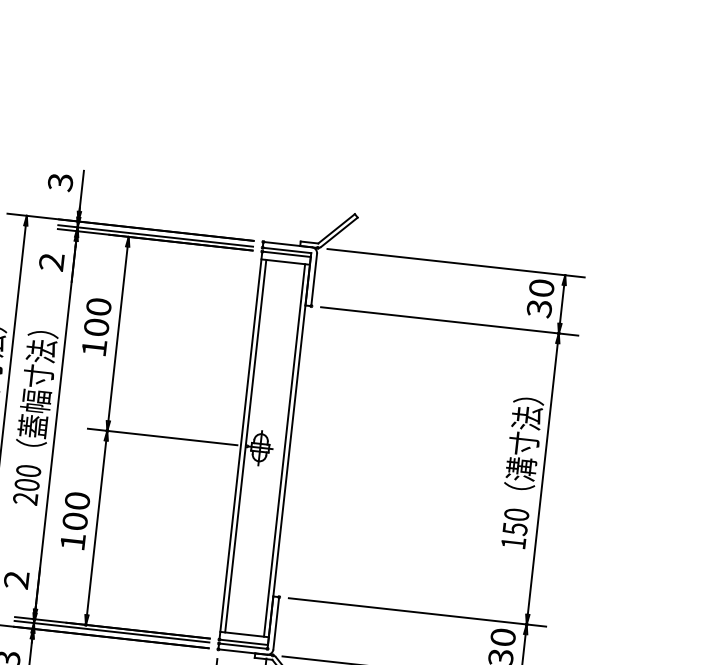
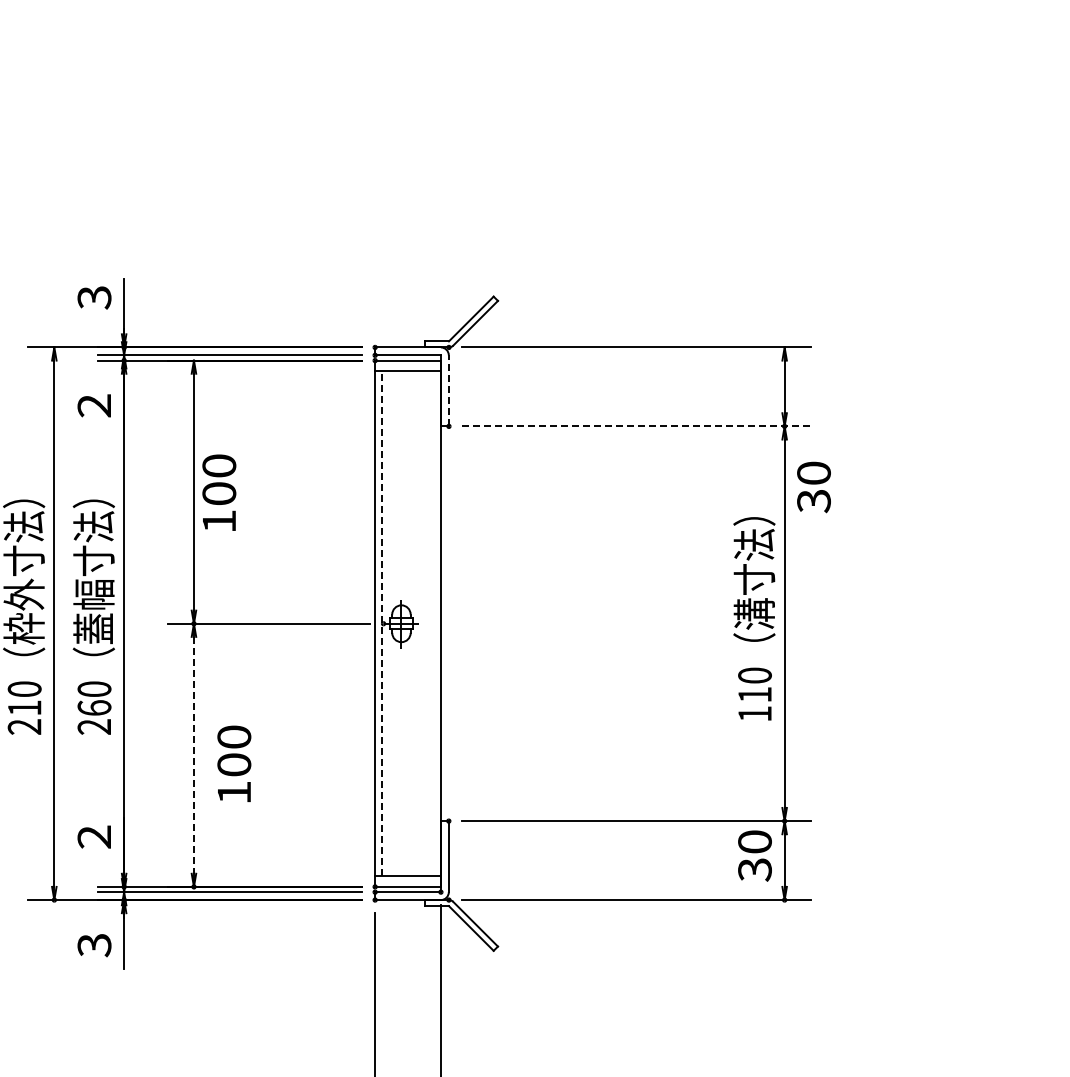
line: (313, 279) -> (448, 390), solid -> dashed
text: (540, 298) -> (813, 487), moved
line: (450, 321) -> (637, 426), solid -> dashed
text: (96, 326) -> (219, 492), moved
line: (245, 445) -> (381, 623), solid -> dashed
line: (284, 450) -> (434, 623), removed
text: (27, 484) -> (94, 707), 200 -> 260
text: (75, 520) -> (234, 763), moved
line: (96, 527) -> (193, 755), solid -> dashed
text: (514, 529) -> (754, 695), 150 -> 110

